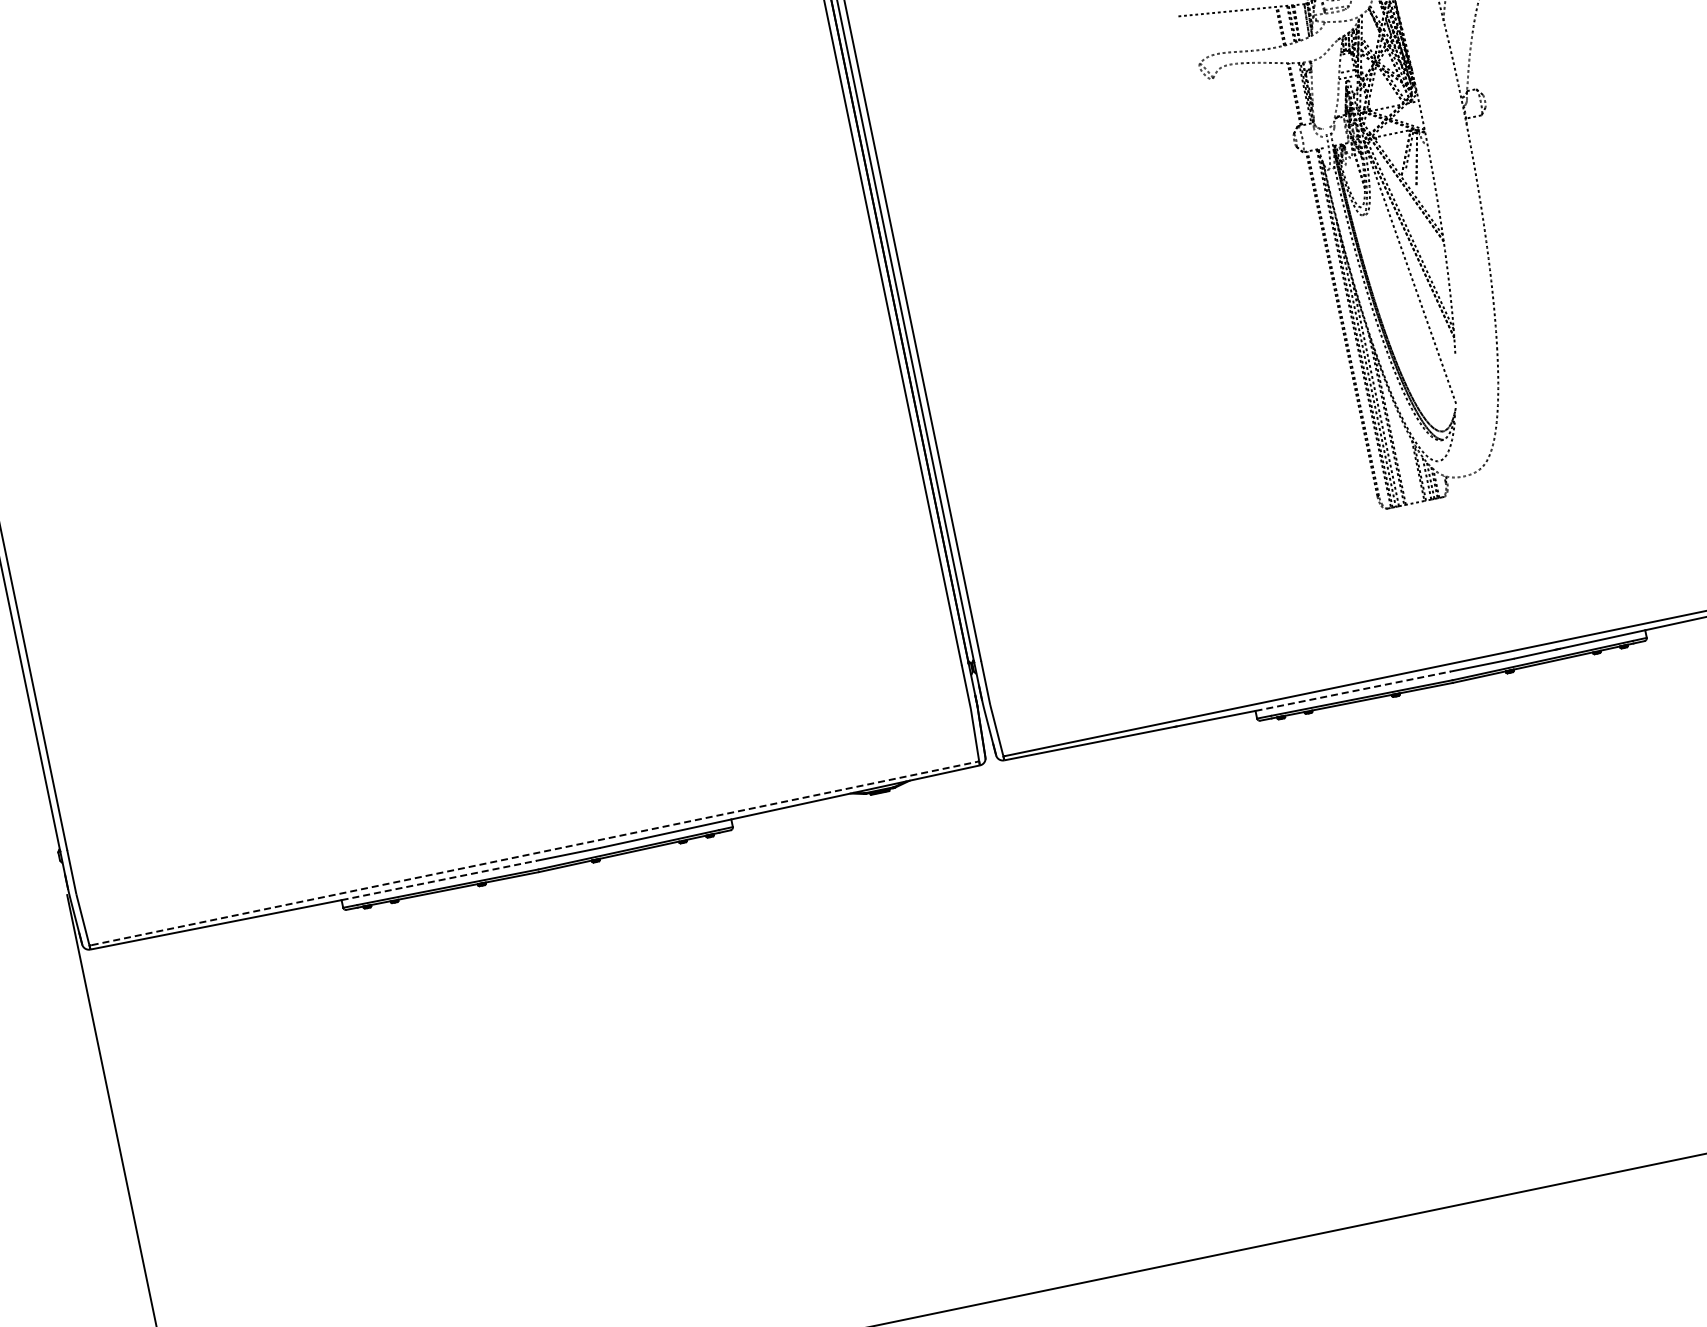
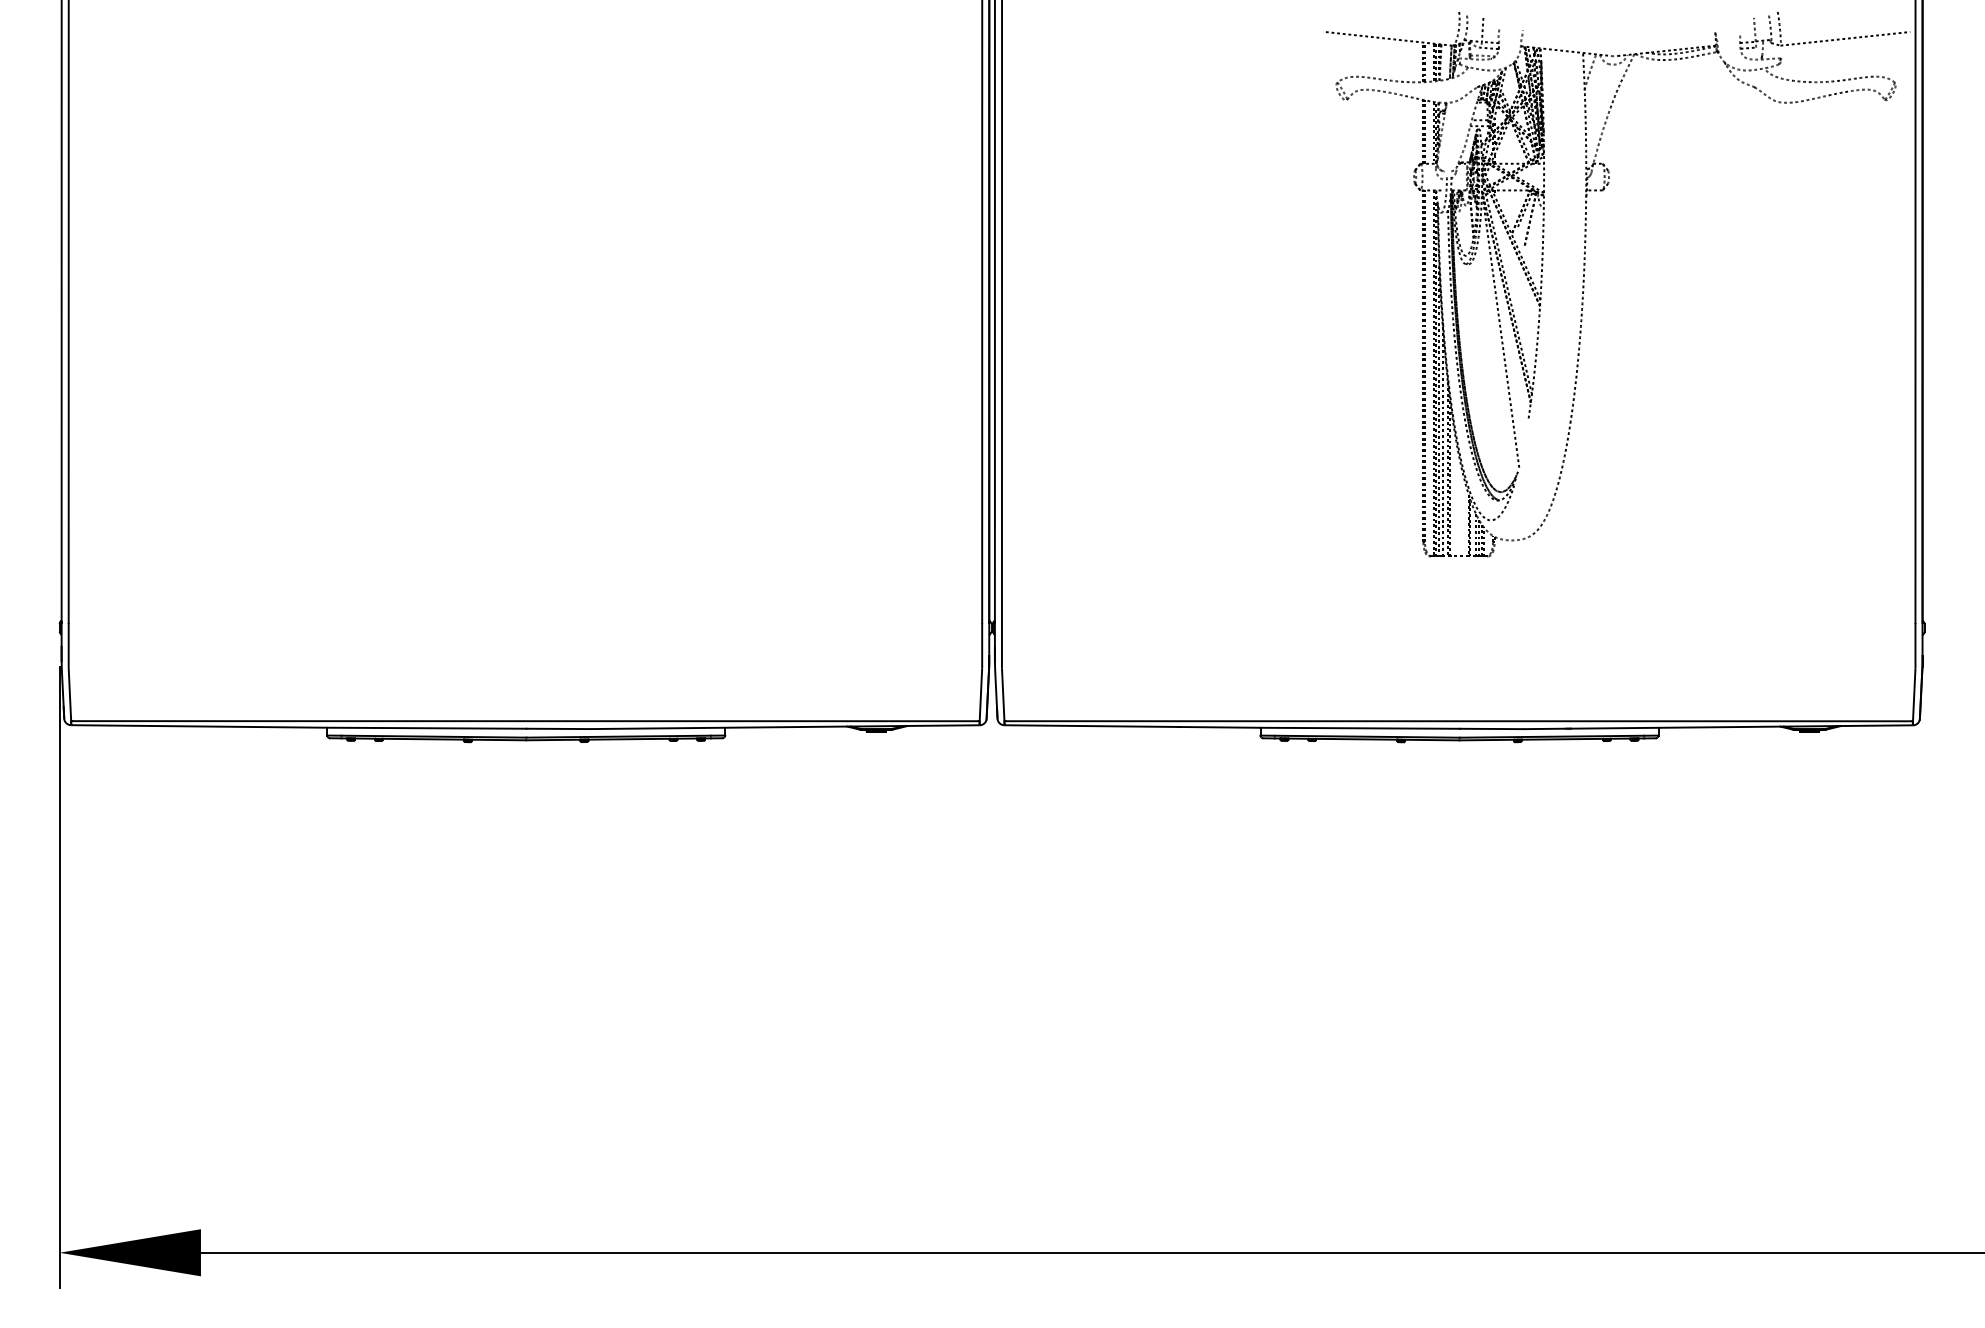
line: (1353, 691) -> (1360, 728), dashed -> solid
line: (534, 853) -> (525, 721), dashed -> solid
line: (438, 880) -> (426, 728), dashed -> solid

